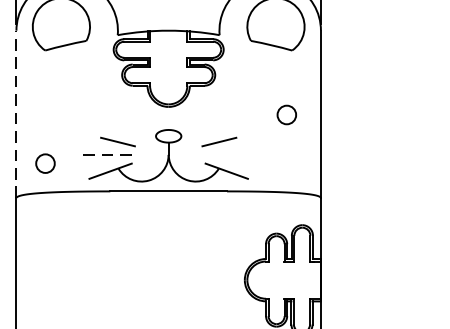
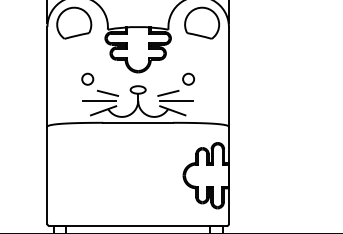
line: (16, 113) -> (47, 76), dashed -> solid
circle: (286, 113) -> (188, 78), moved
line: (103, 155) -> (99, 101), dashed -> solid
line: (232, 155) -> (176, 101), added
circle: (45, 162) -> (87, 78), moved

